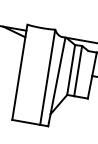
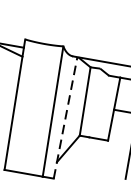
line: (78, 70) -> (95, 102), removed
line: (56, 81) -> (65, 117), solid -> dashed

